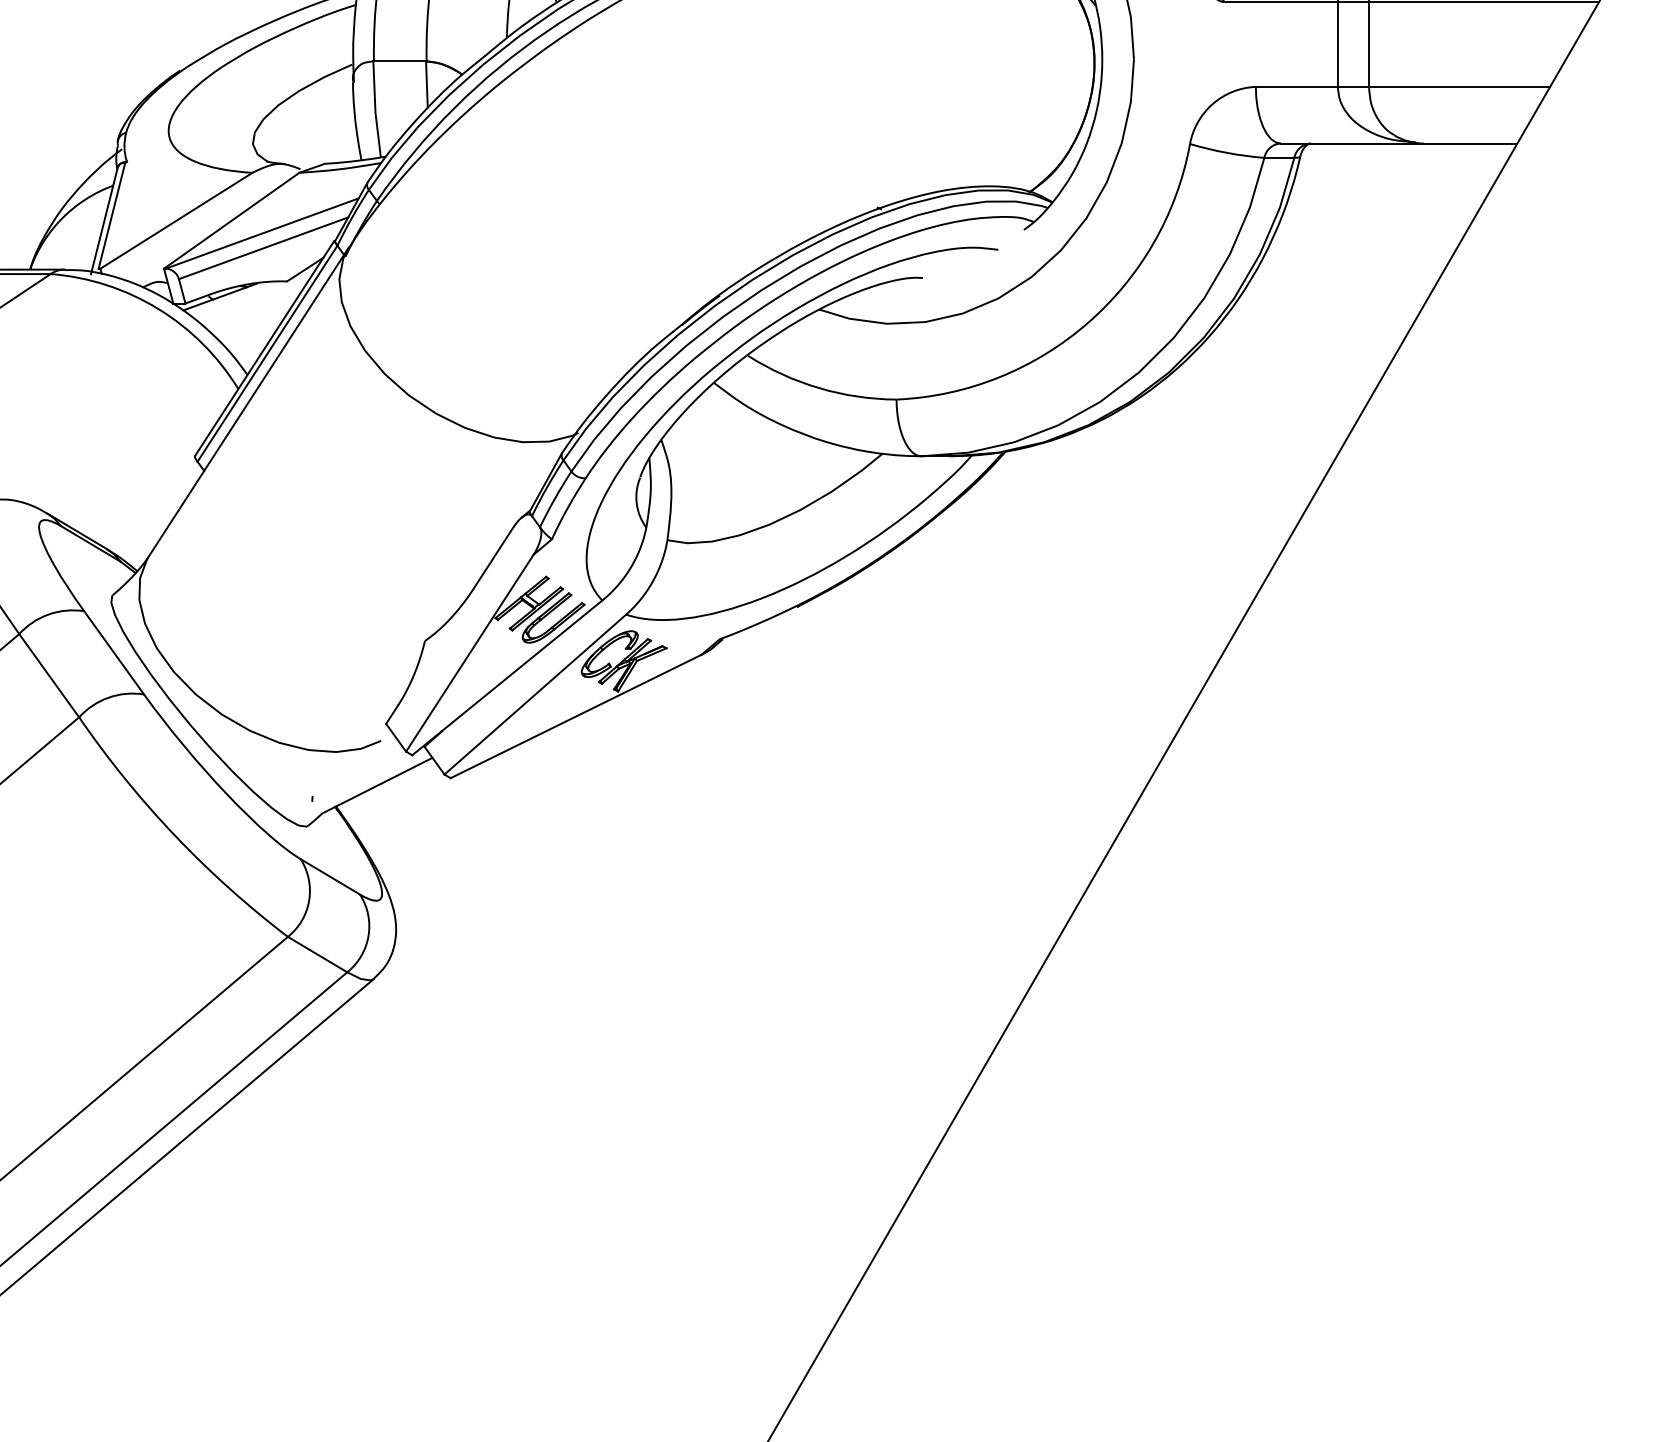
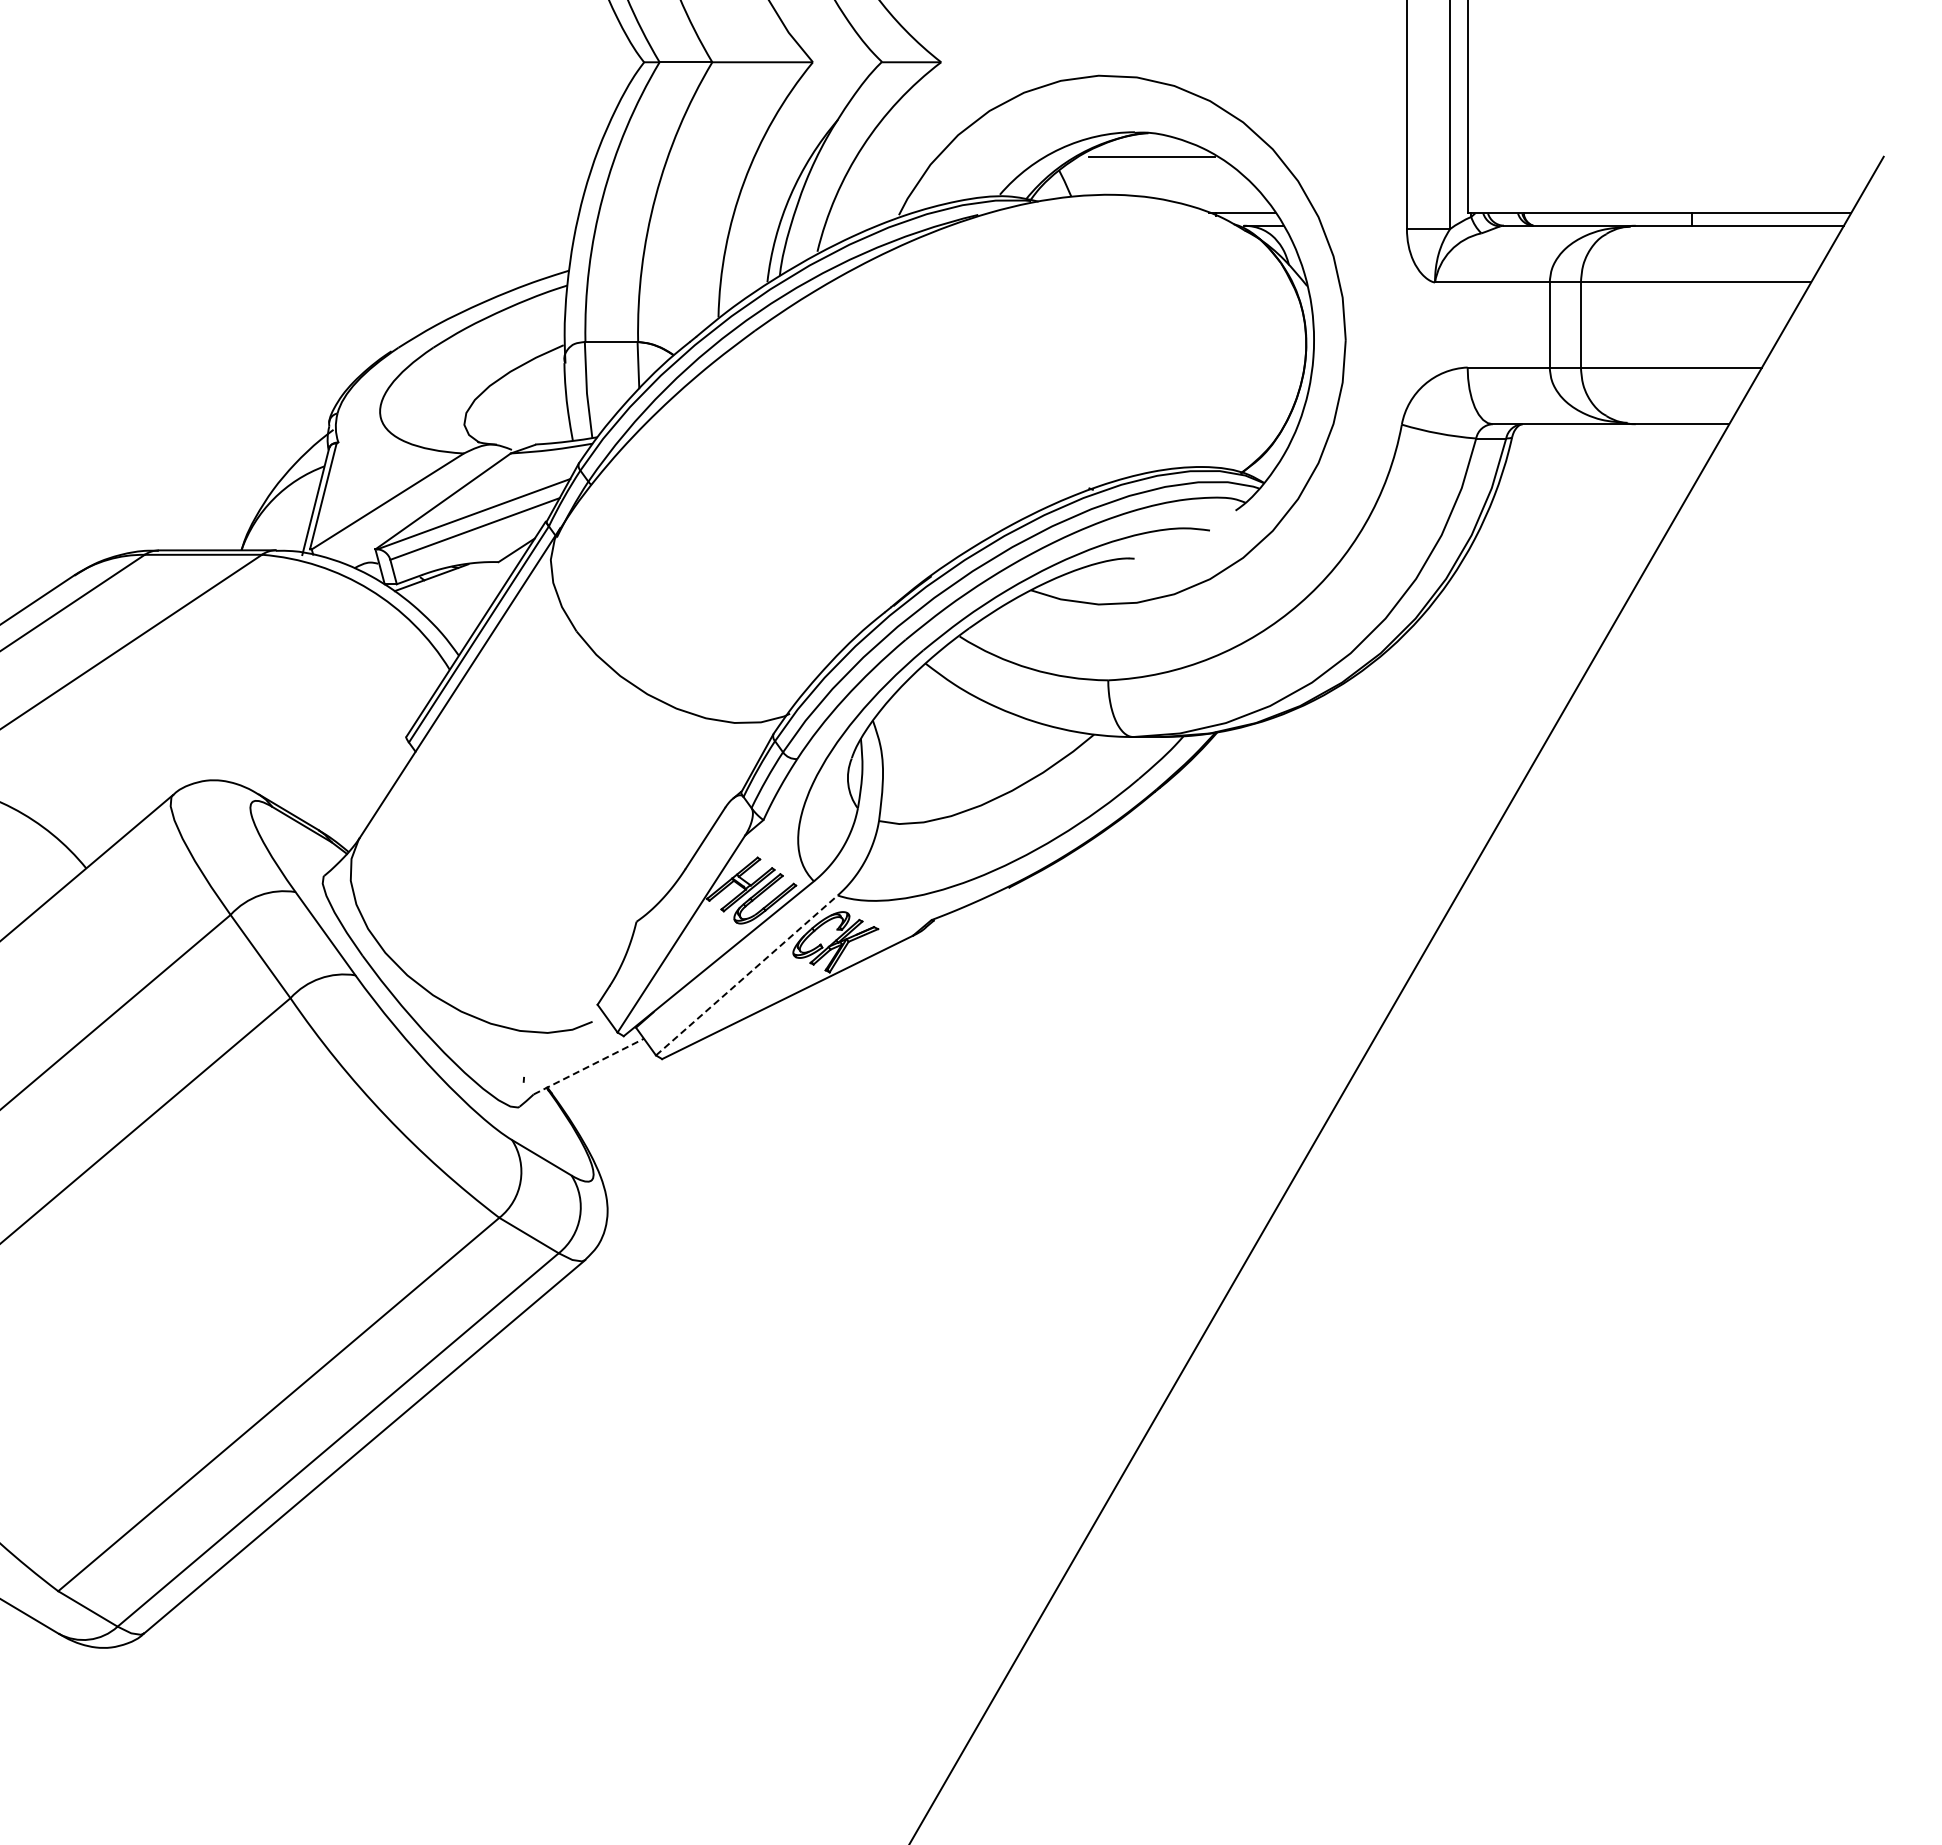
line: (535, 694) -> (747, 975), solid -> dashed
line: (377, 785) -> (588, 1066), solid -> dashed

